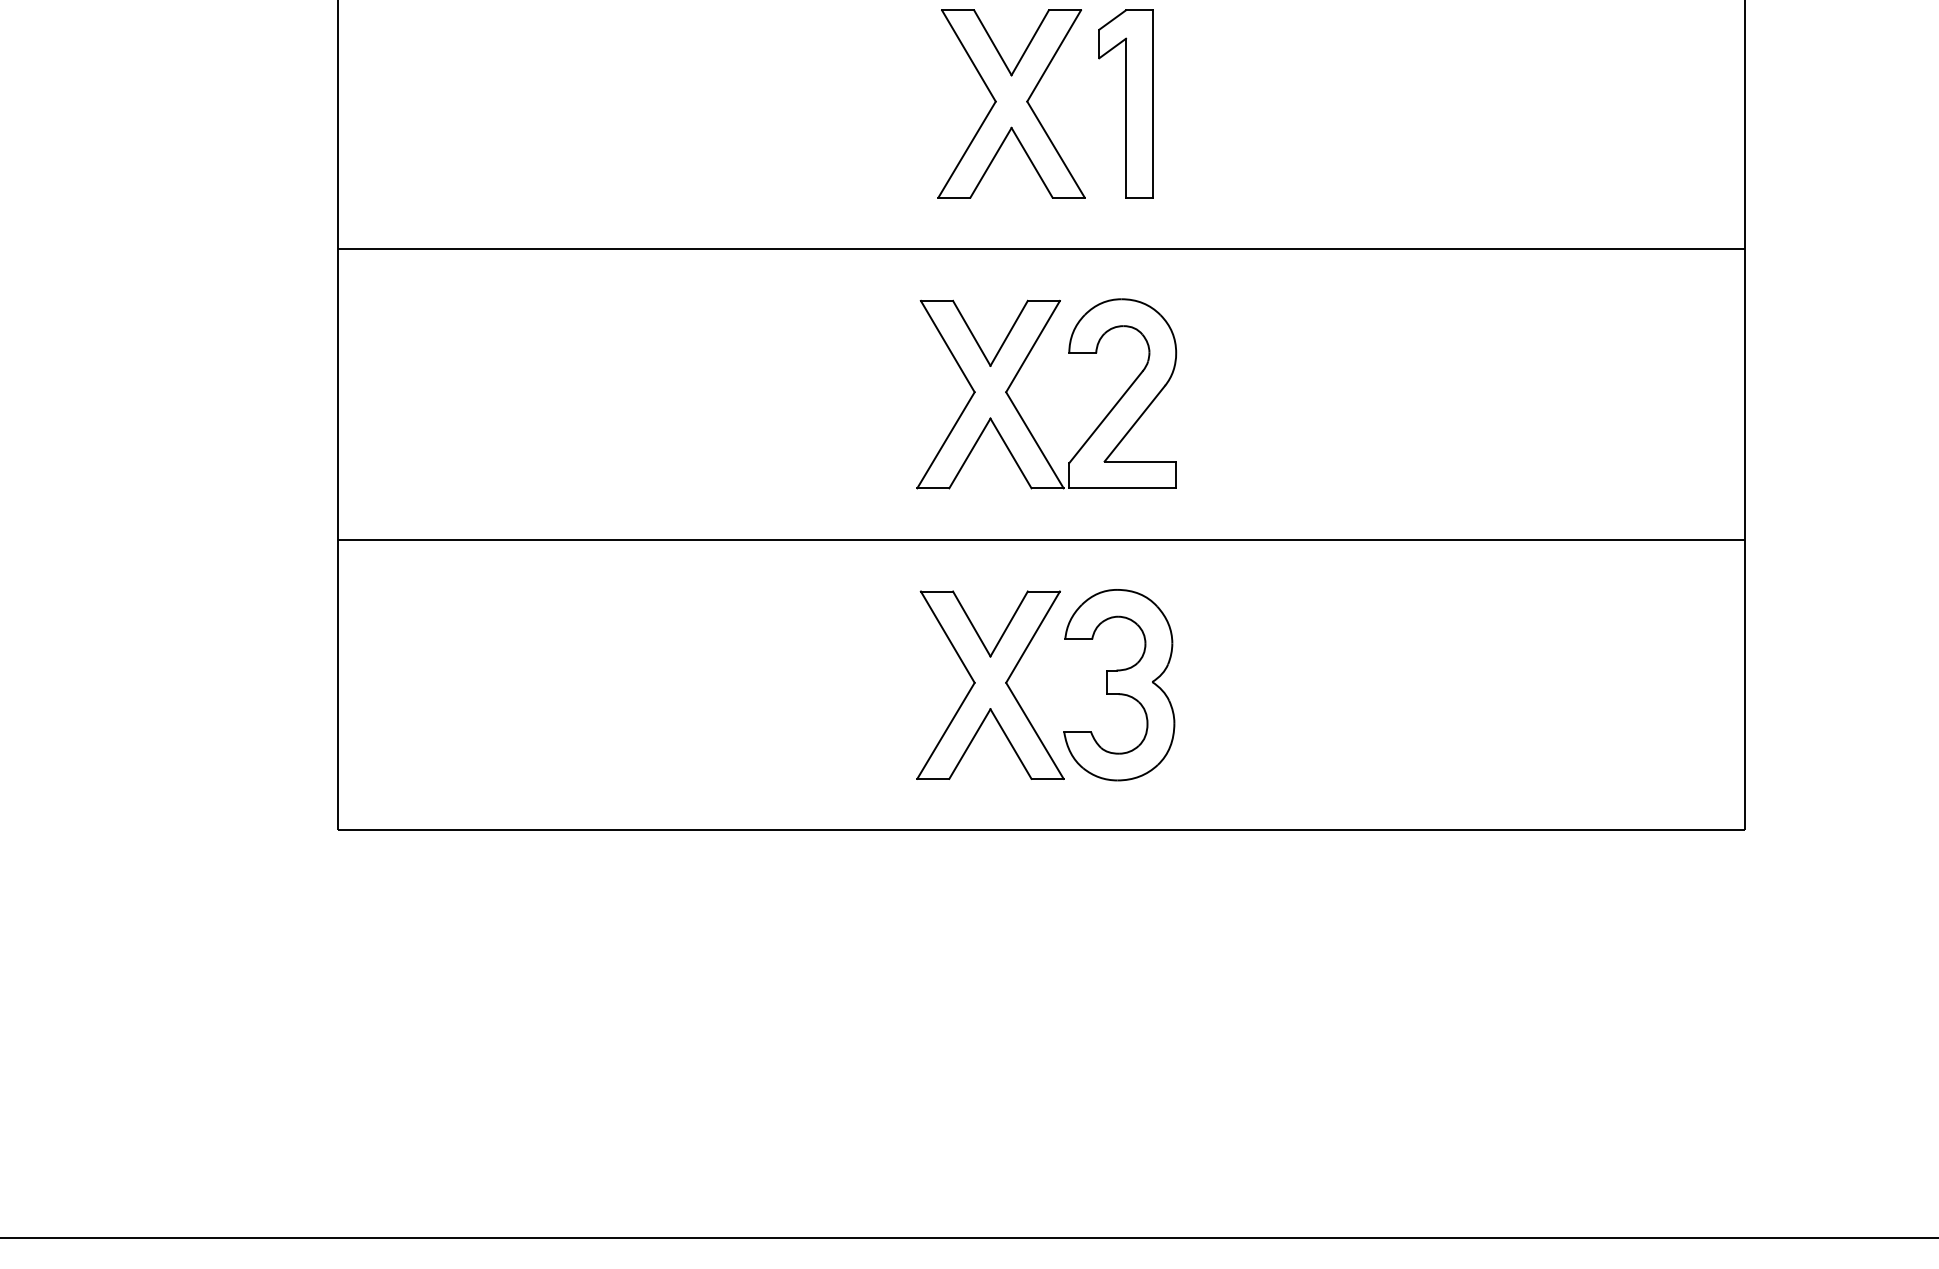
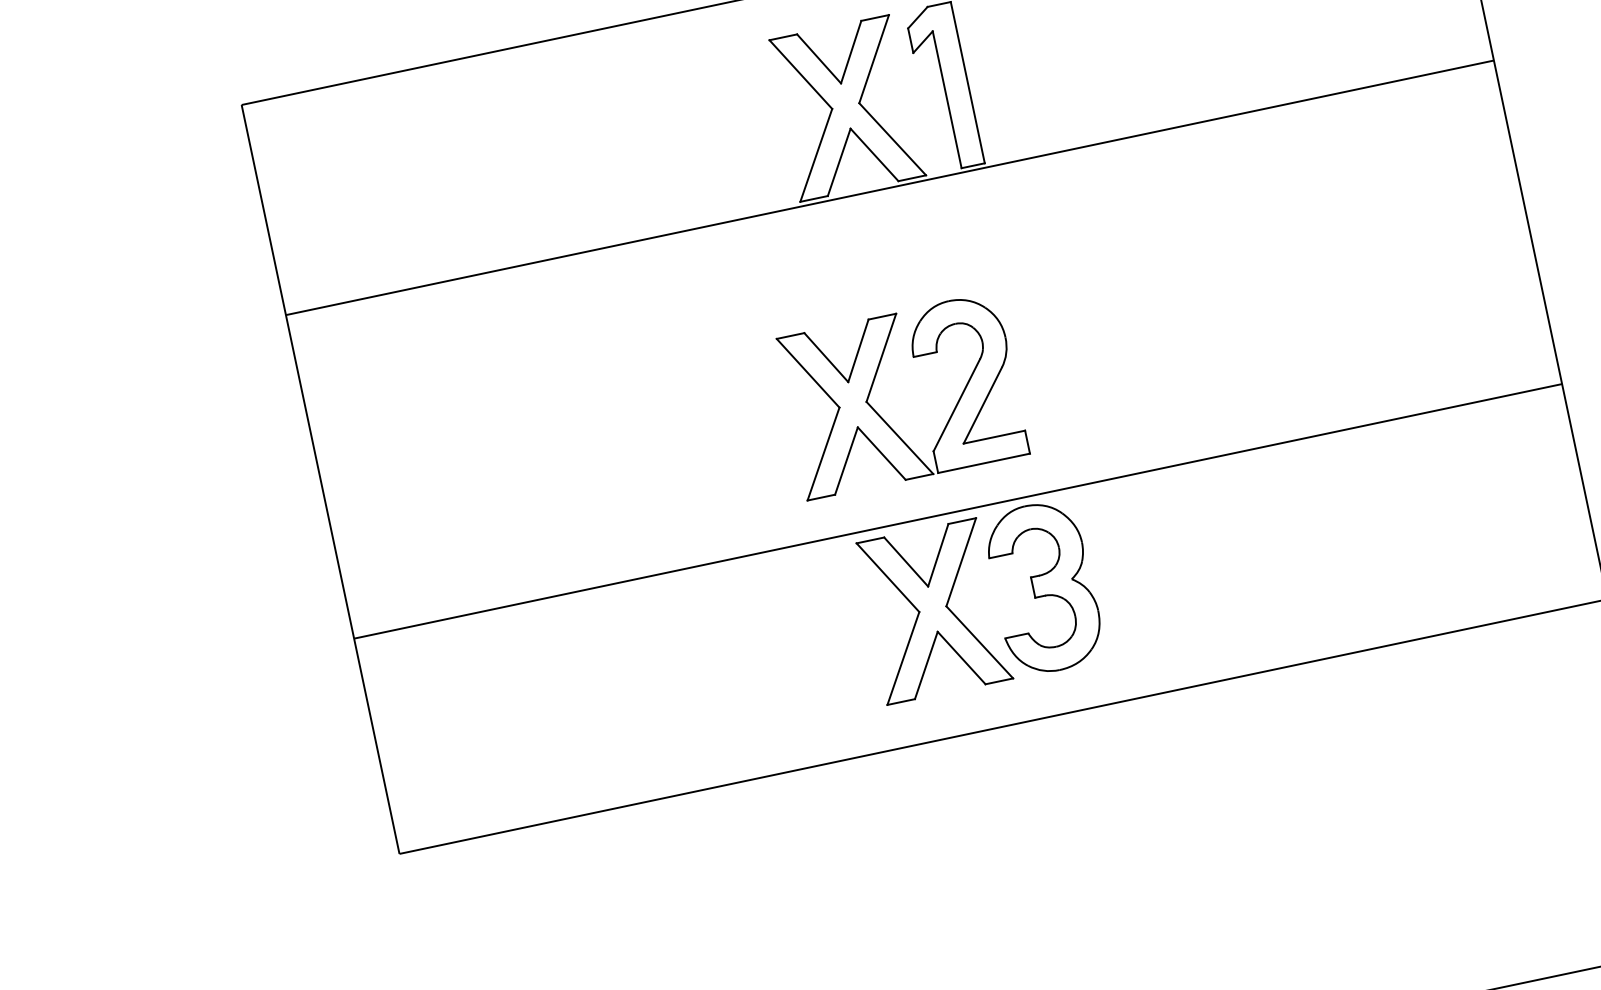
line: (1041, 249) -> (889, 188), moved
part: (1018, 410) -> (880, 415), moved
line: (1041, 539) -> (958, 511), moved

